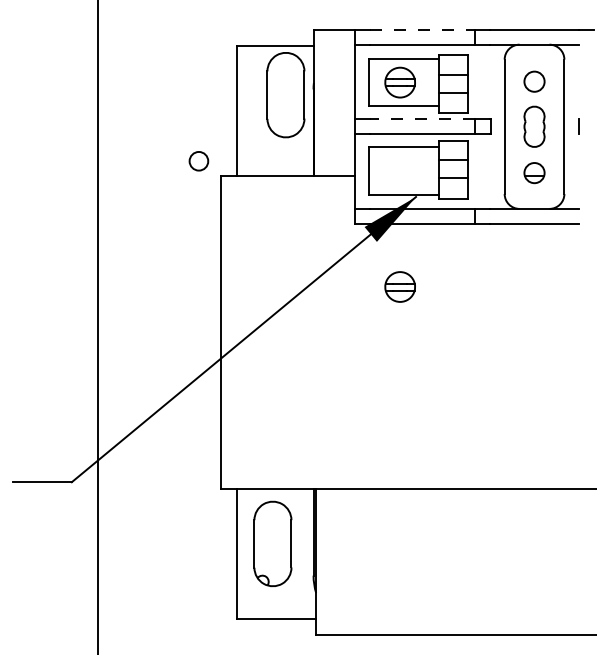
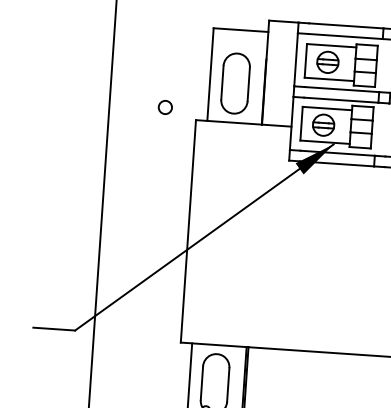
line: (423, 29) -> (347, 25), dashed -> solid
part: (285, 95) -> (235, 83), moved
line: (422, 119) -> (341, 89), dashed -> solid
circle: (198, 161) -> (165, 107), moved
part: (399, 286) -> (323, 124), moved

